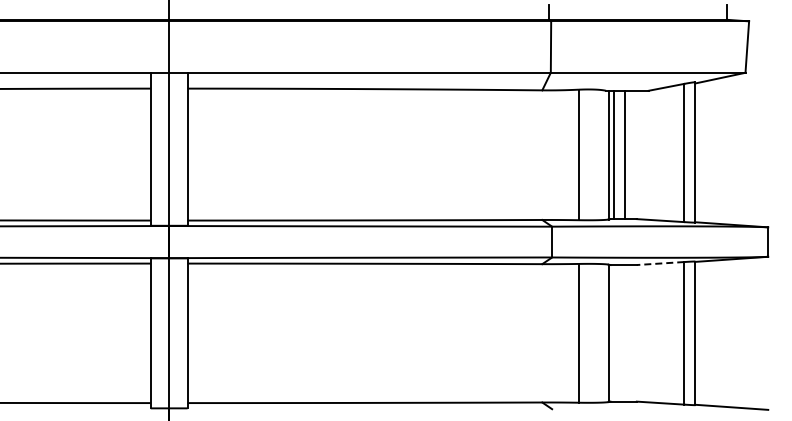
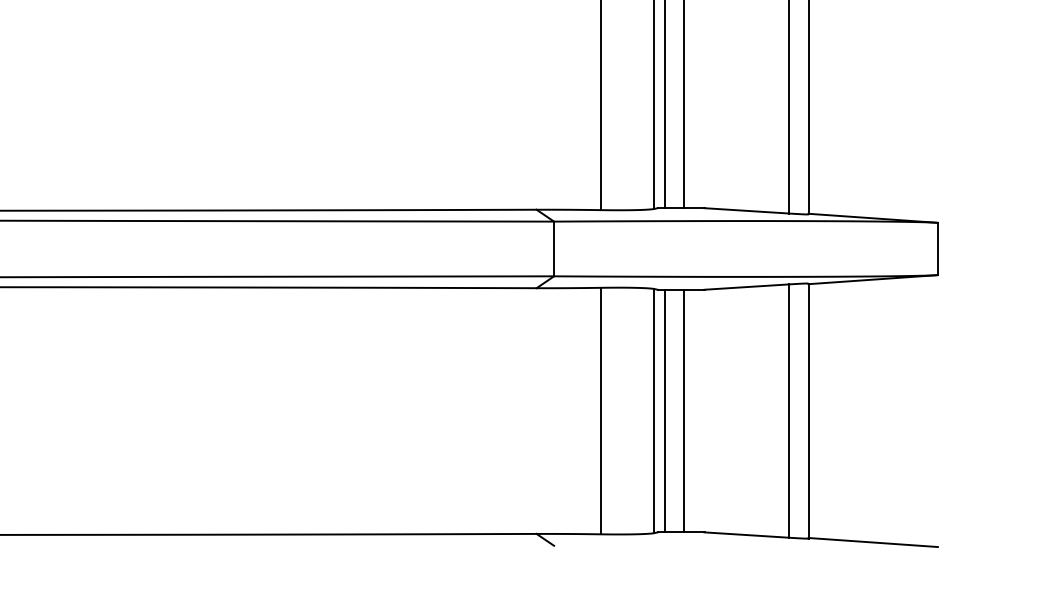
line: (660, 263) -> (746, 287), dashed -> solid
line: (614, 333) -> (664, 411), added
line: (625, 333) -> (684, 411), added

